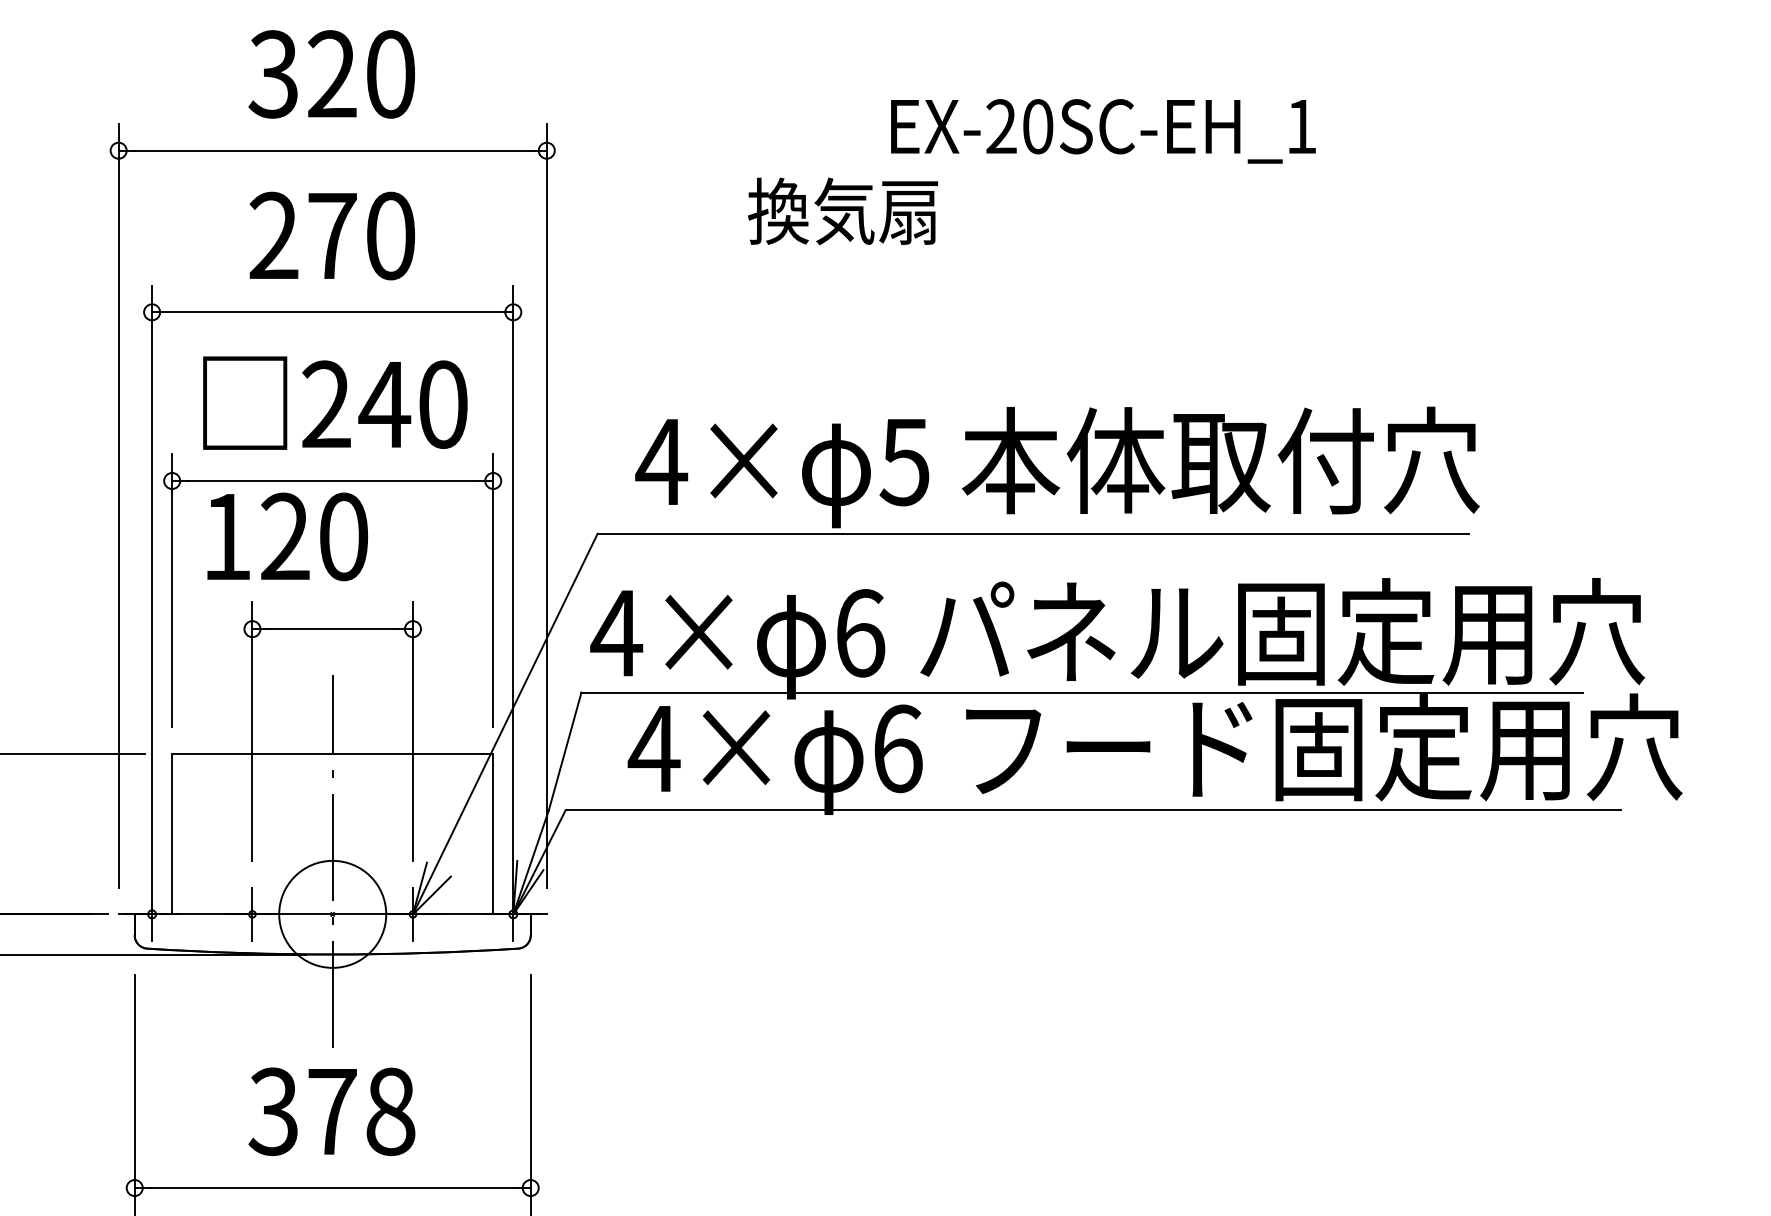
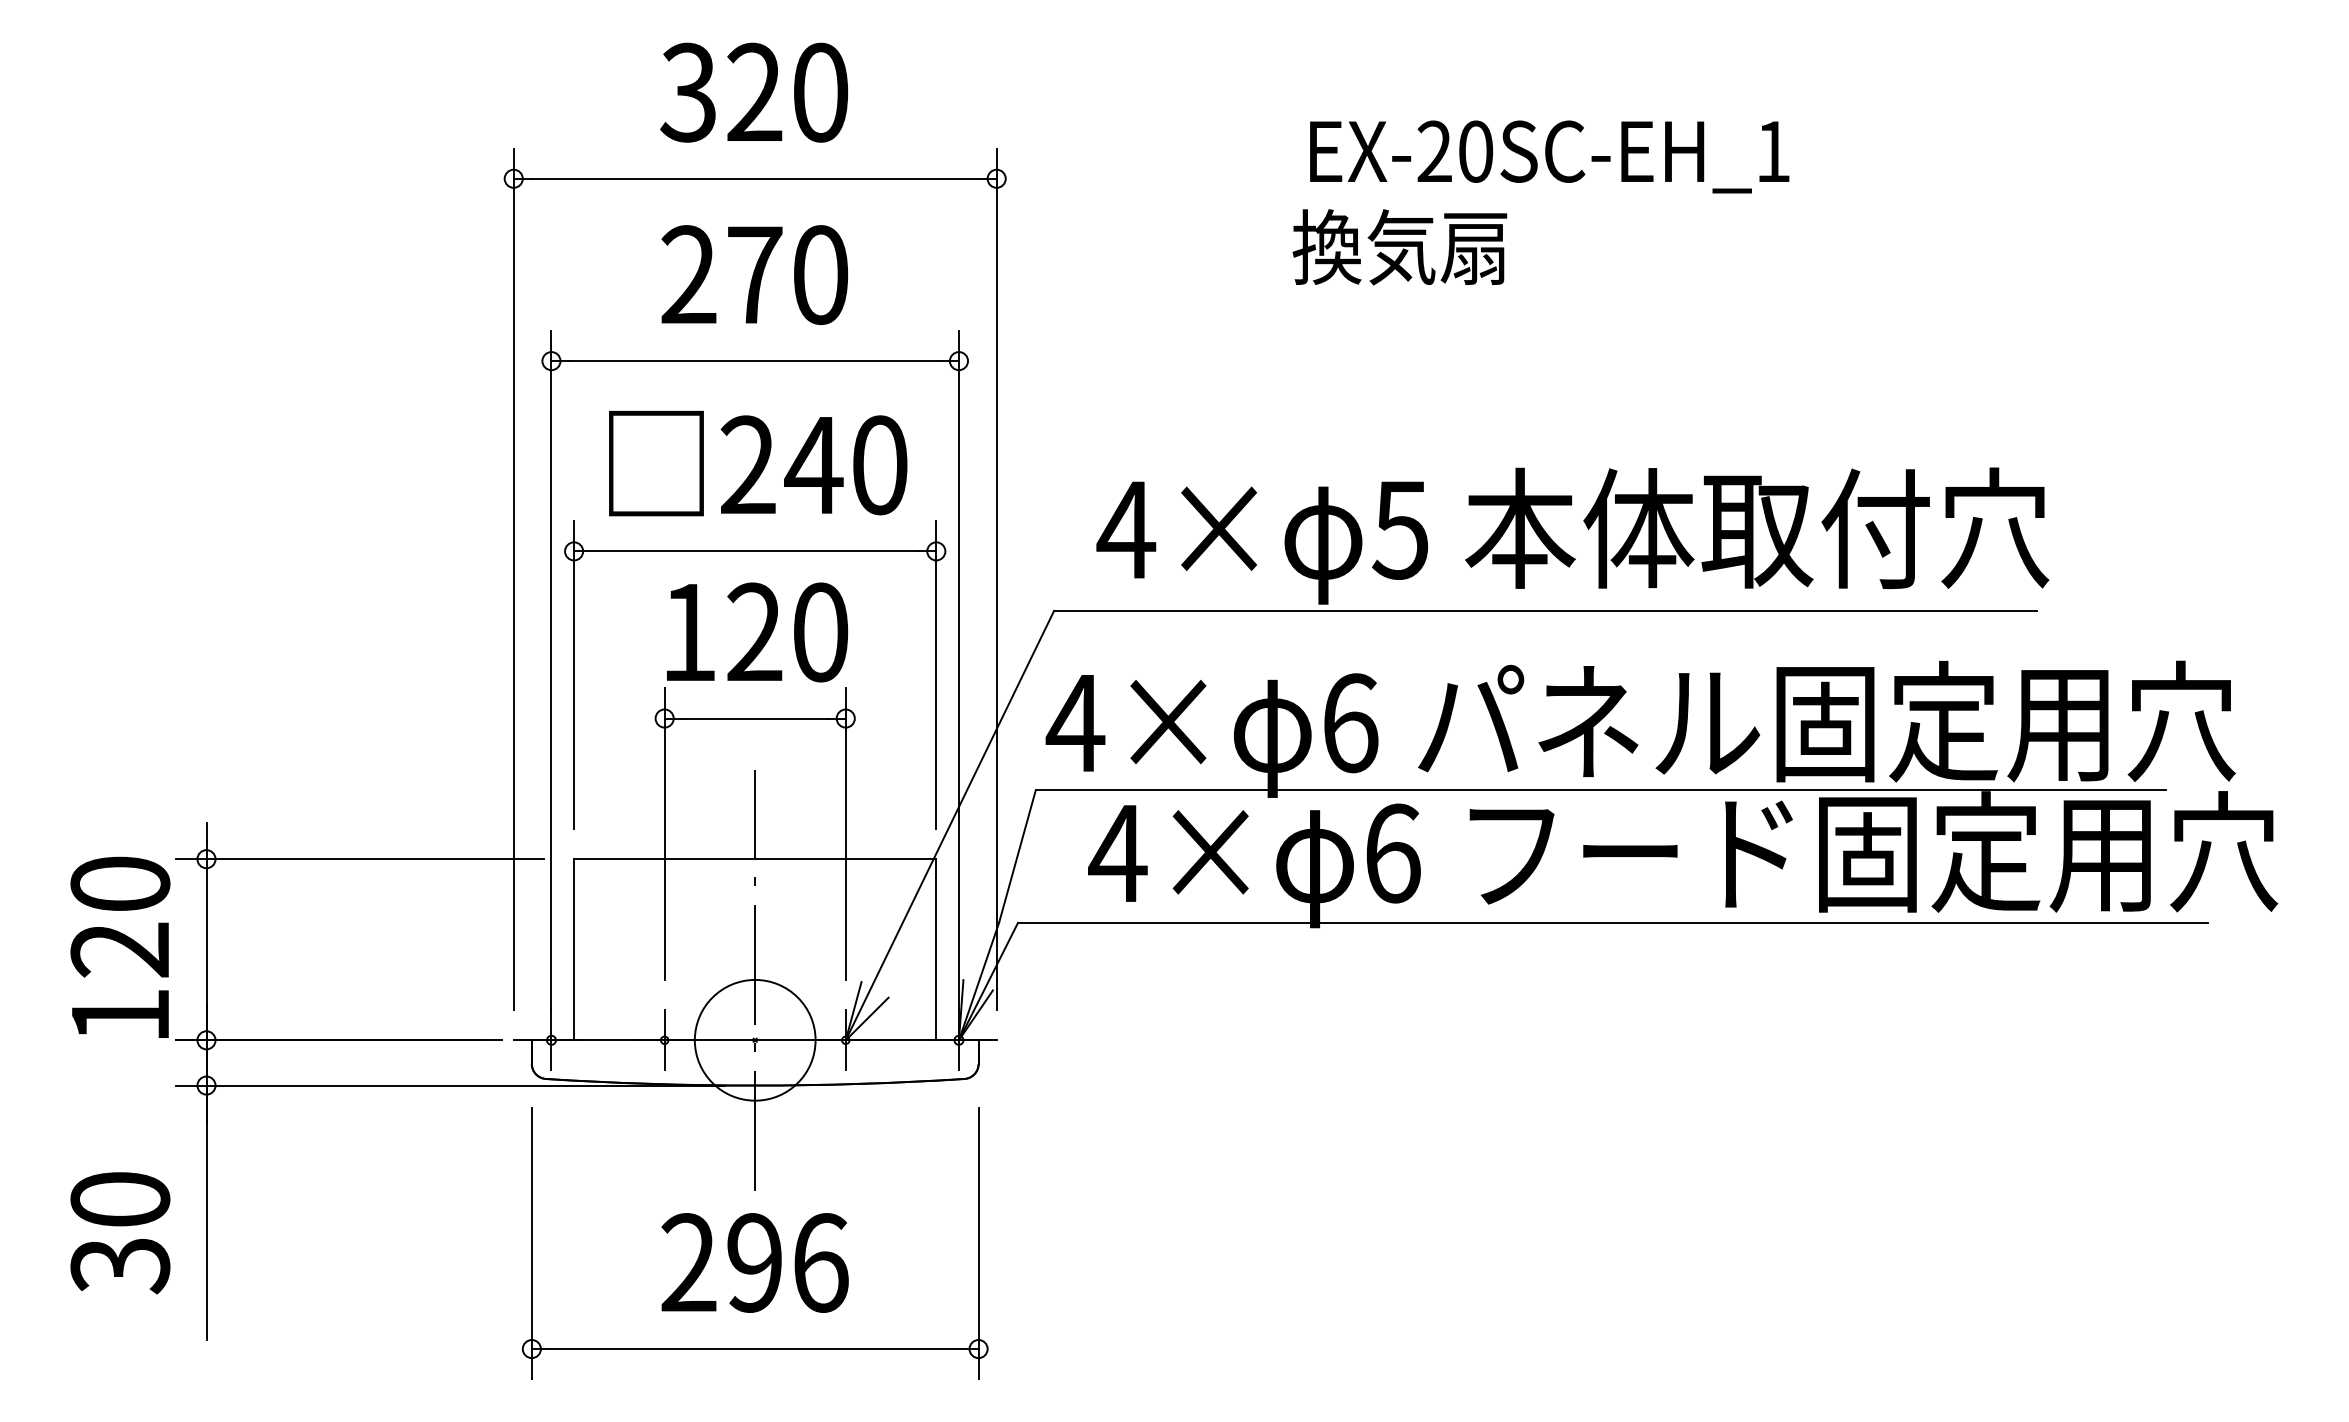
text: (1103, 130) -> (1549, 156), moved
text: (842, 211) -> (1399, 247), moved
text: (287, 536) -> (757, 632), moved
text: (332, 1111) -> (754, 1262), 378 -> 296

